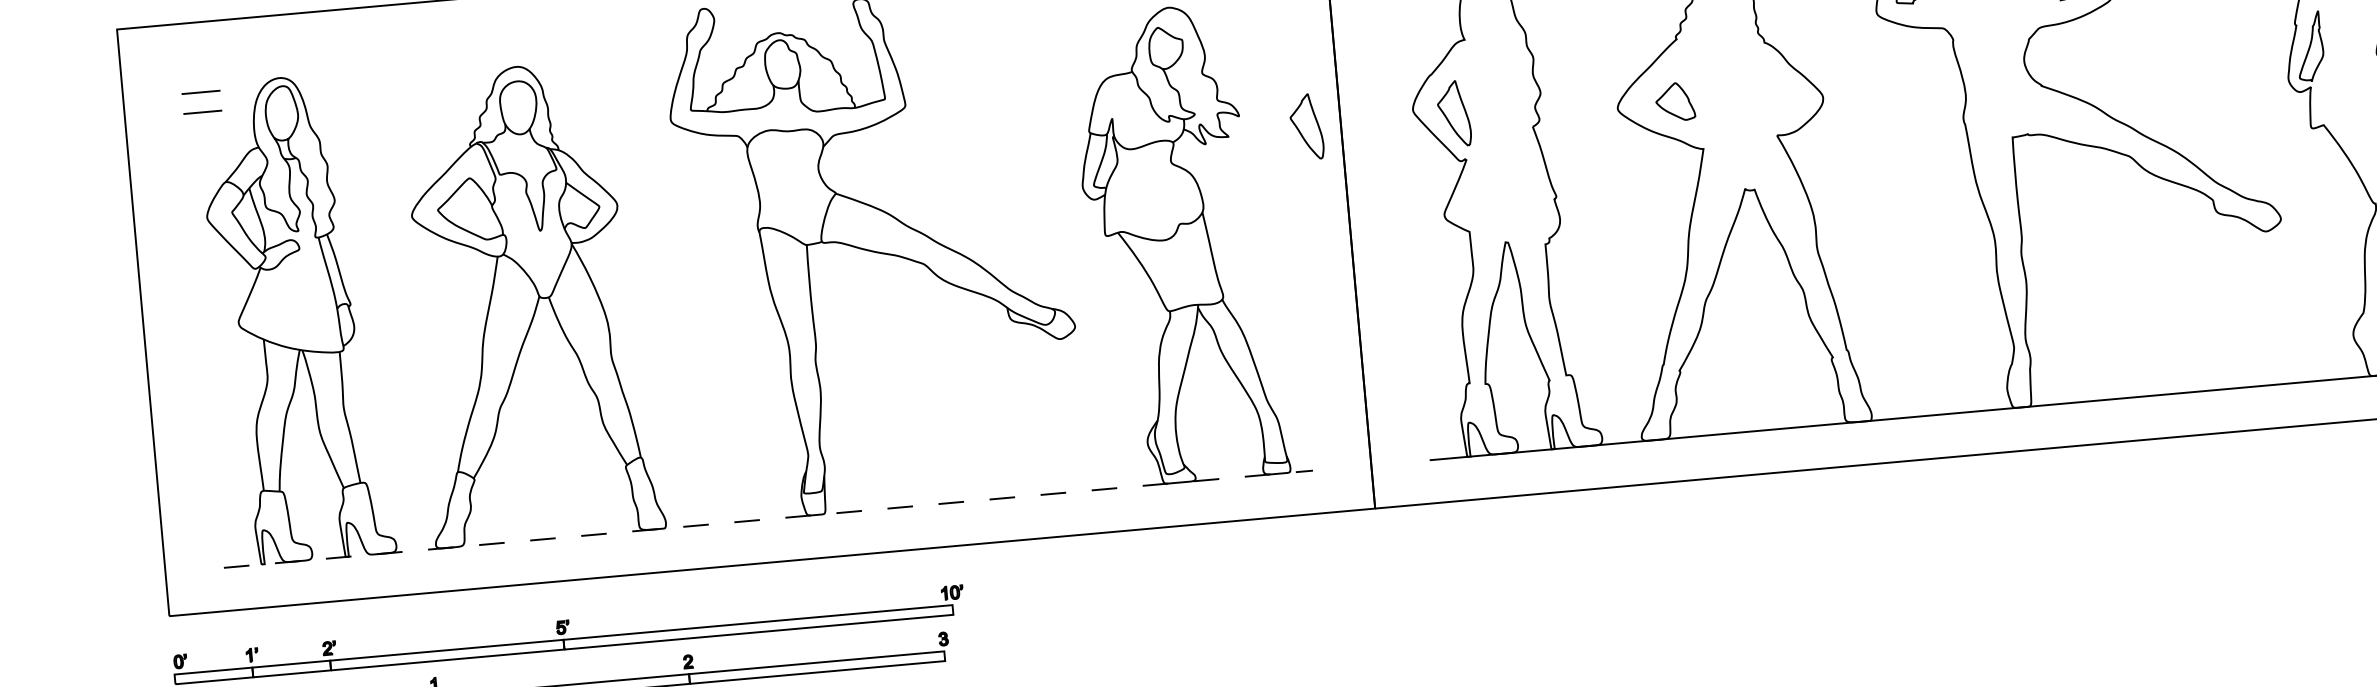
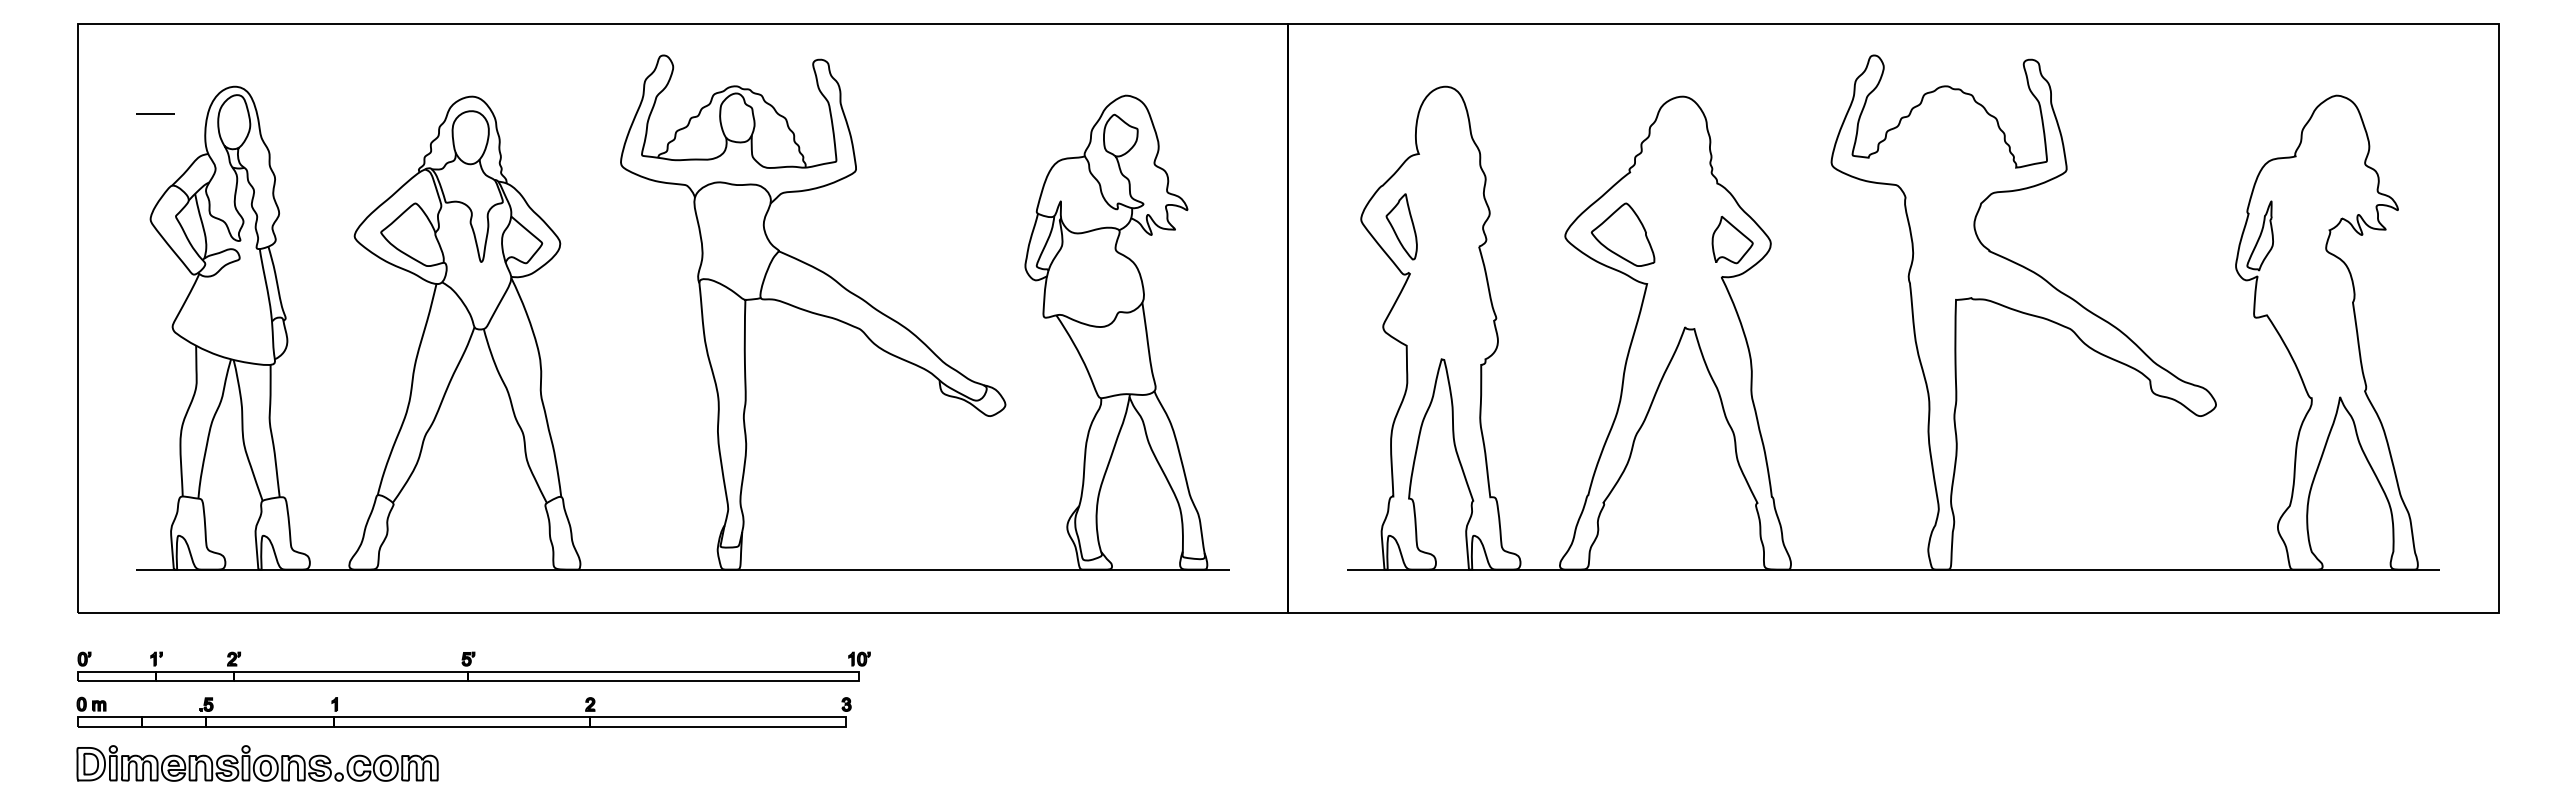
line: (200, 91) -> (155, 93), removed
part: (1784, 97) -> (1732, 239), added
part: (1674, 101) -> (1622, 234), size x1.67
part: (1306, 126) -> (1253, 226), removed
line: (768, 519) -> (682, 569), dashed -> solid

